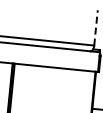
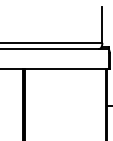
line: (96, 28) -> (102, 25), dashed -> solid

